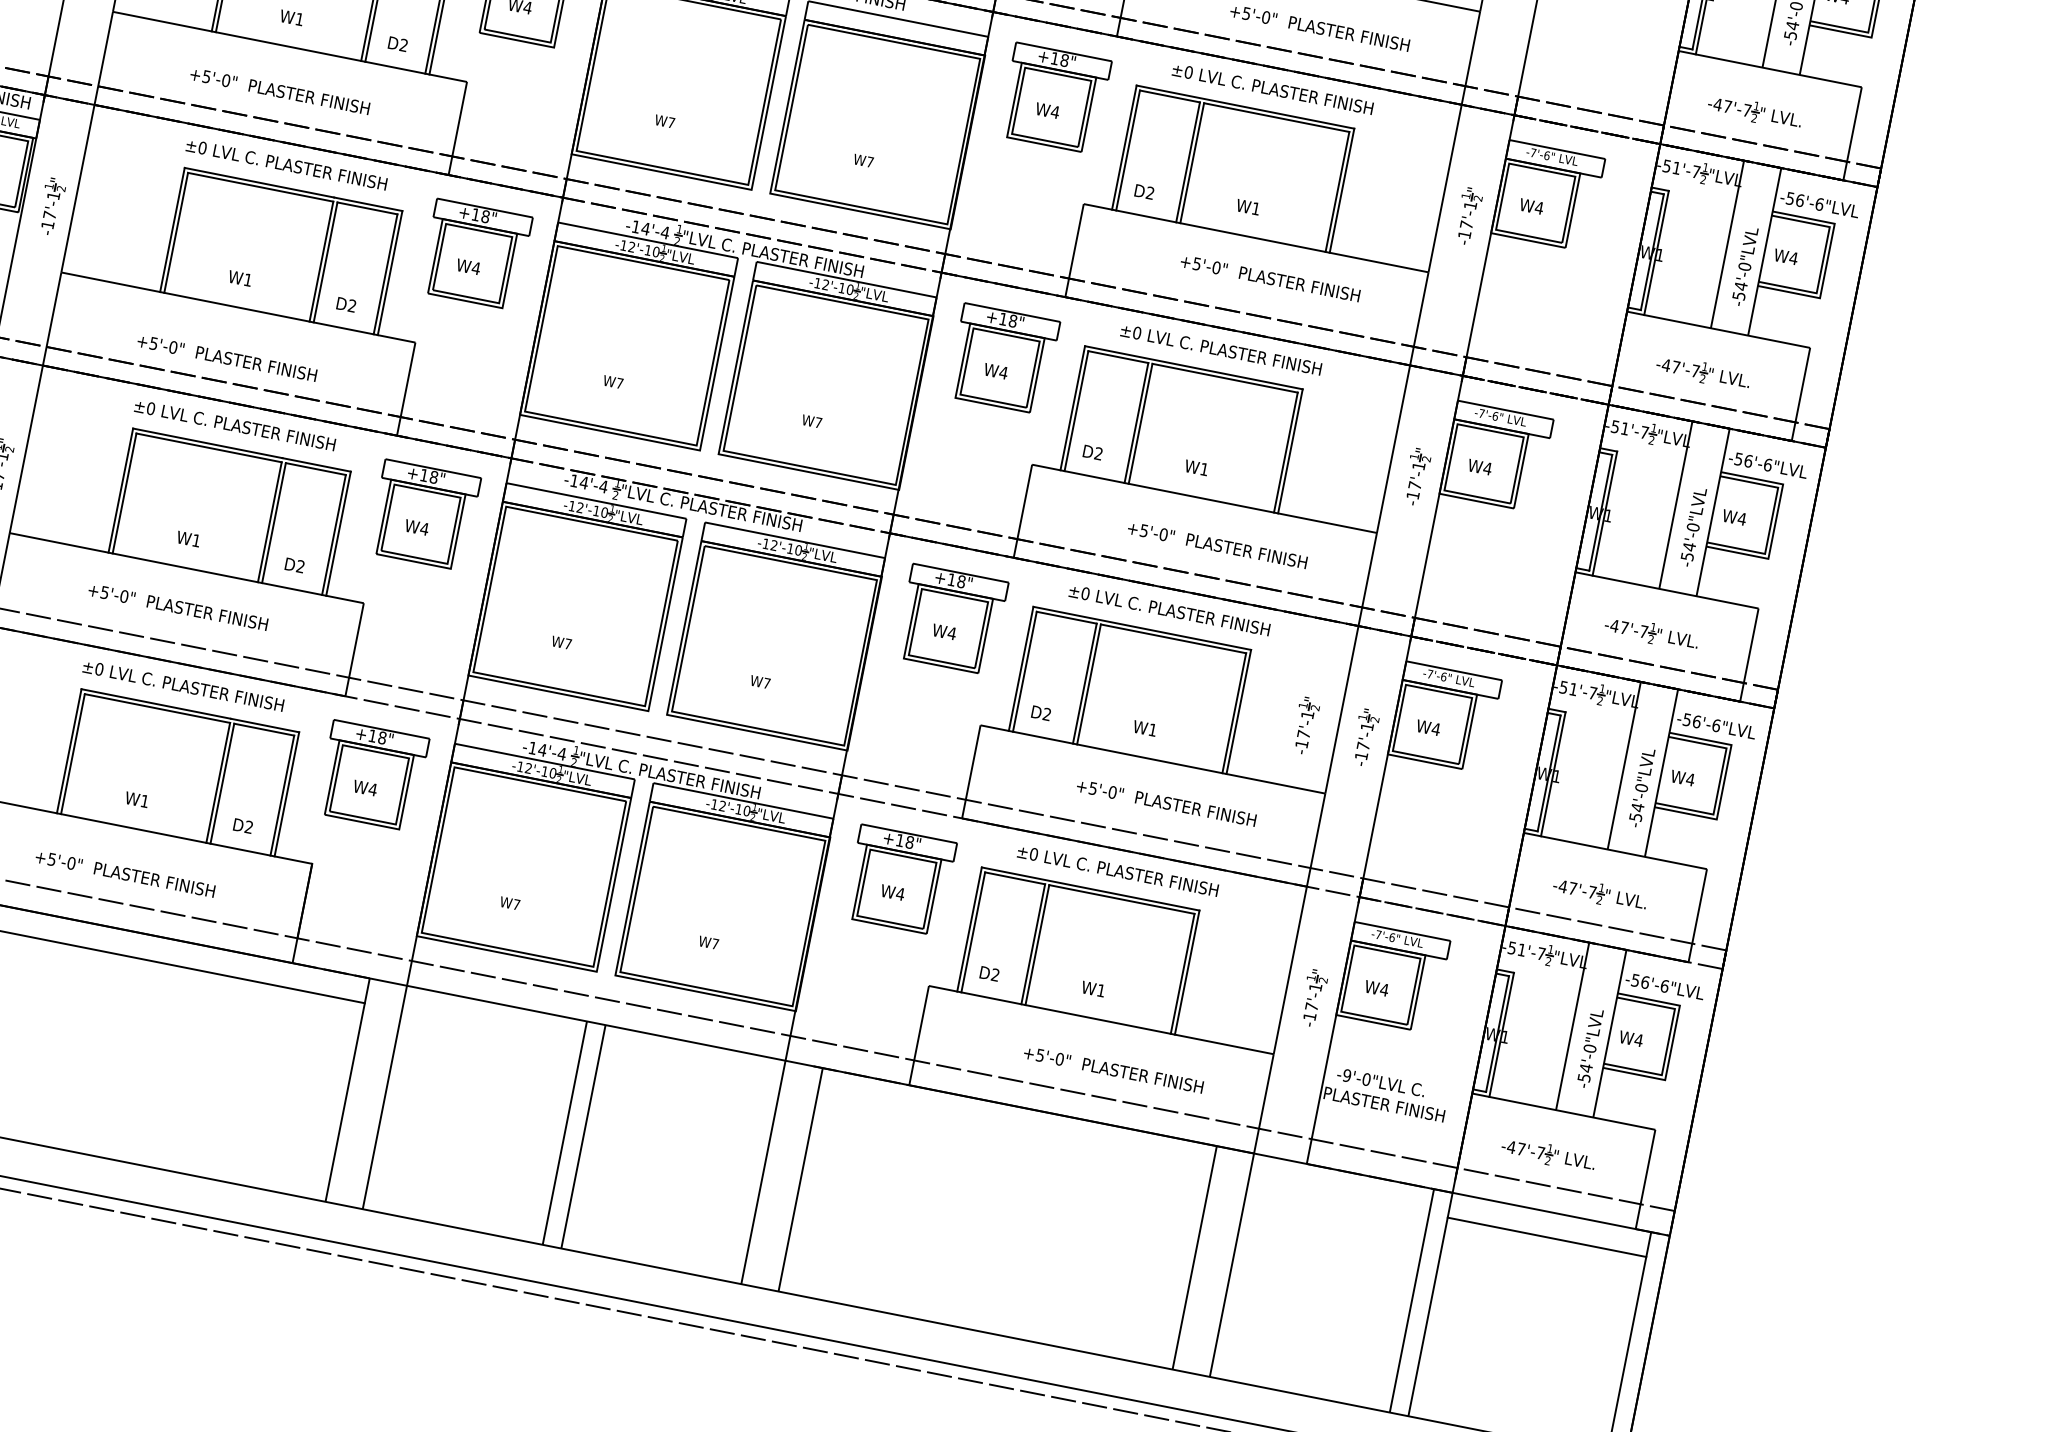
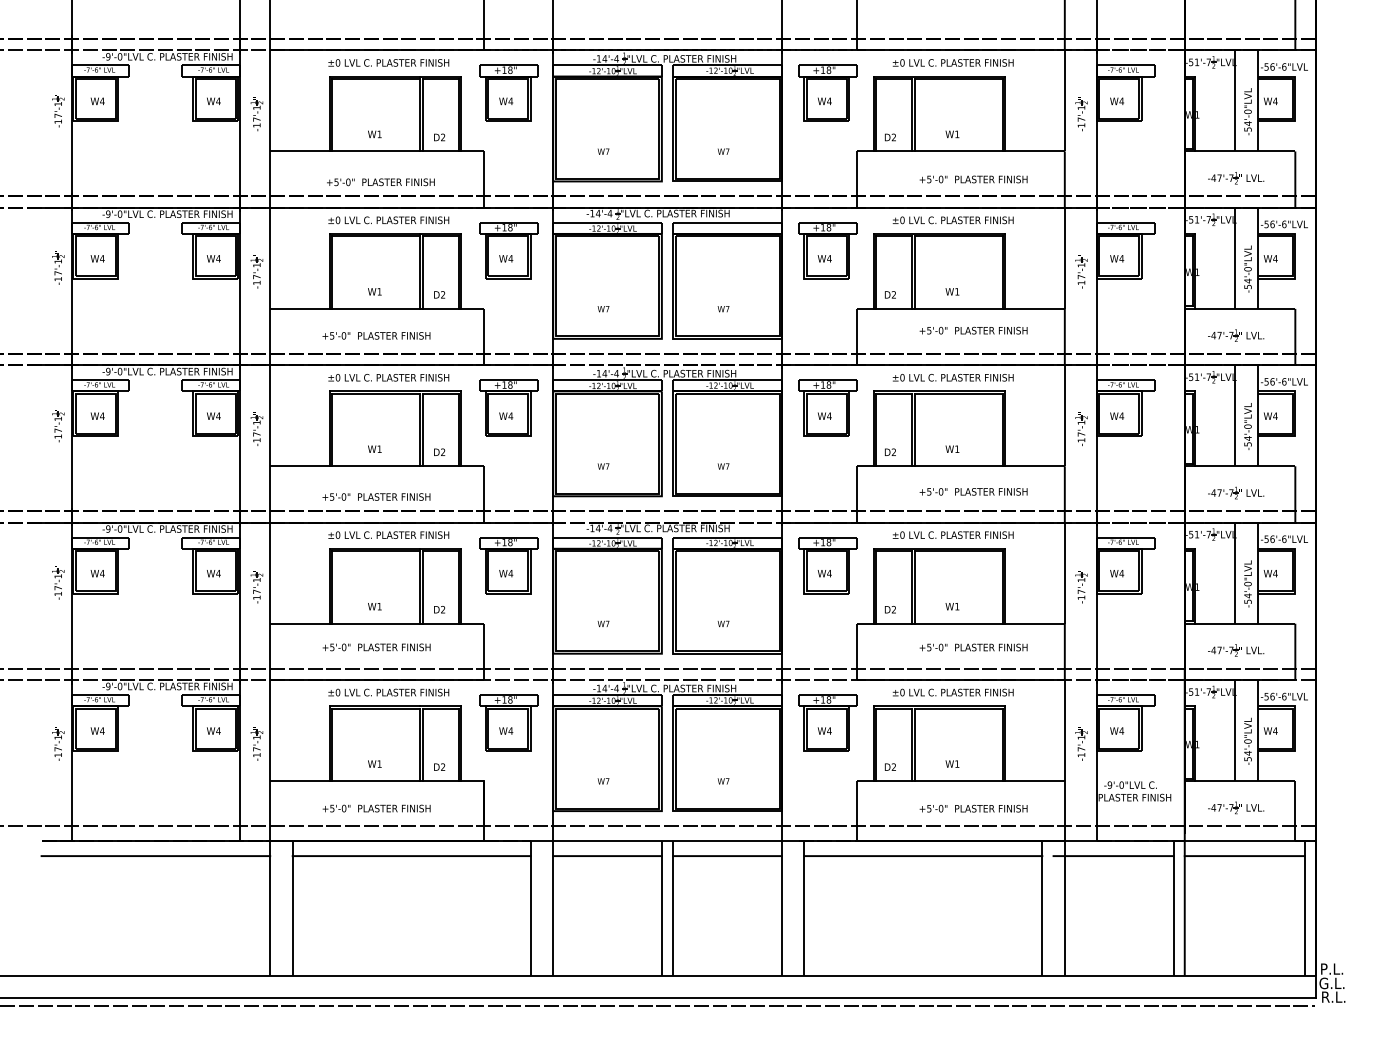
part: (1305, 727) -> (1045, 587), removed
line: (491, 1029) -> (607, 856), added
line: (690, 1068) -> (727, 856), added
line: (1015, 1132) -> (923, 856), added
line: (1329, 1194) -> (1113, 856), added

